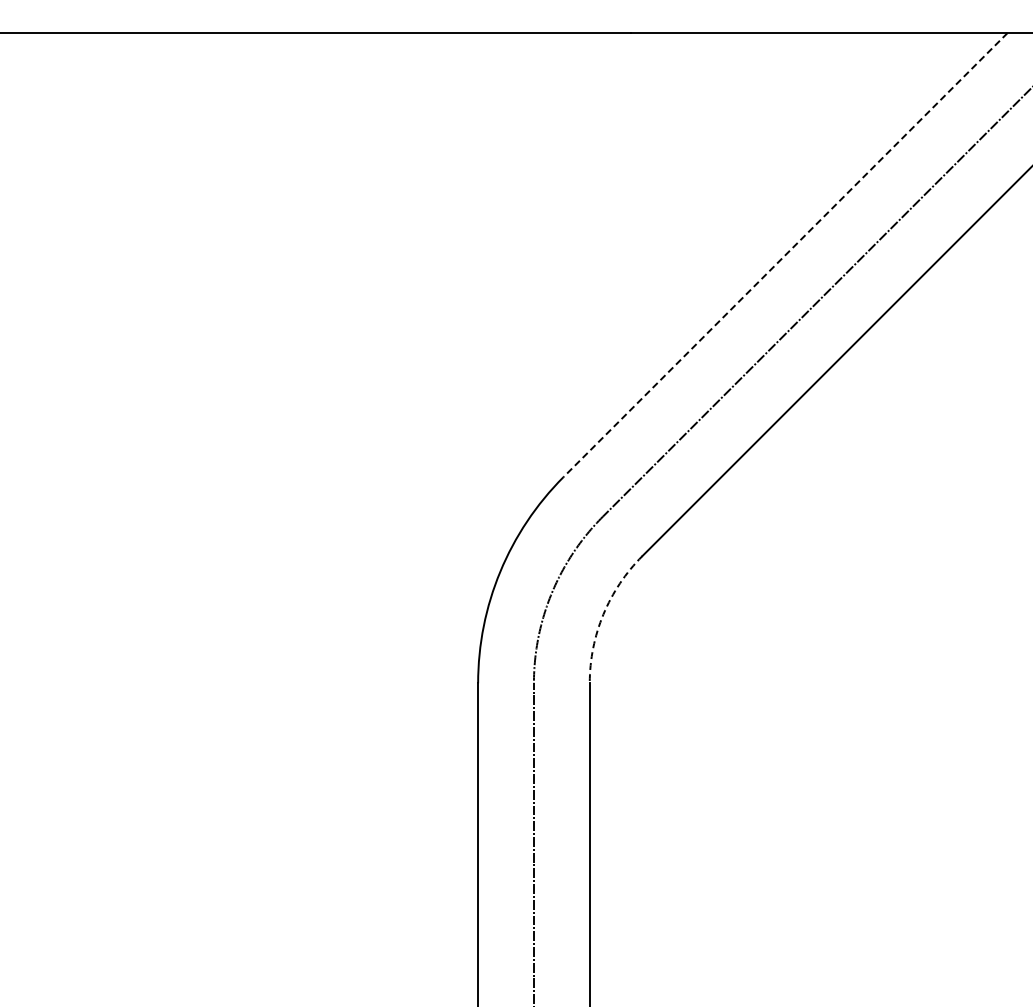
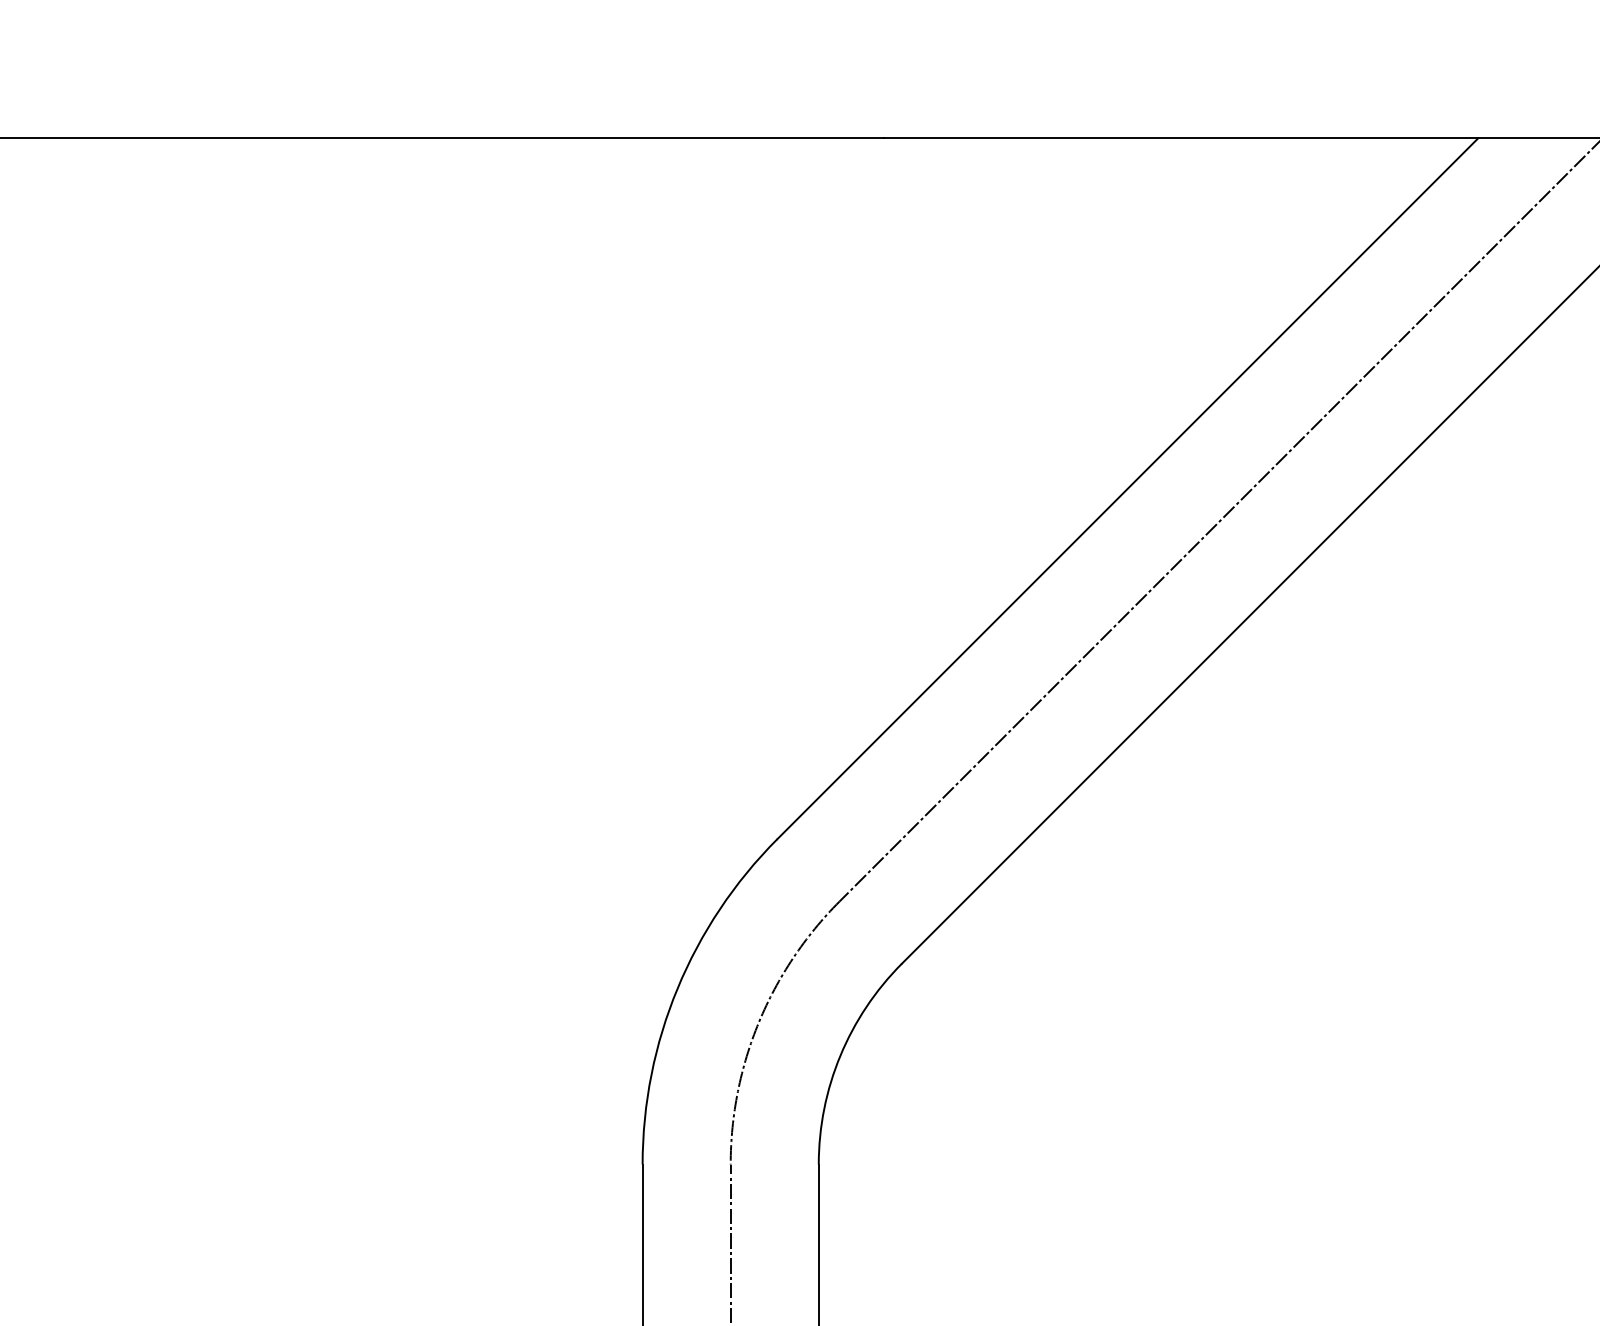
line: (785, 255) -> (1127, 489), dashed -> solid
arc: (603, 614) -> (840, 1055), dashed -> solid

